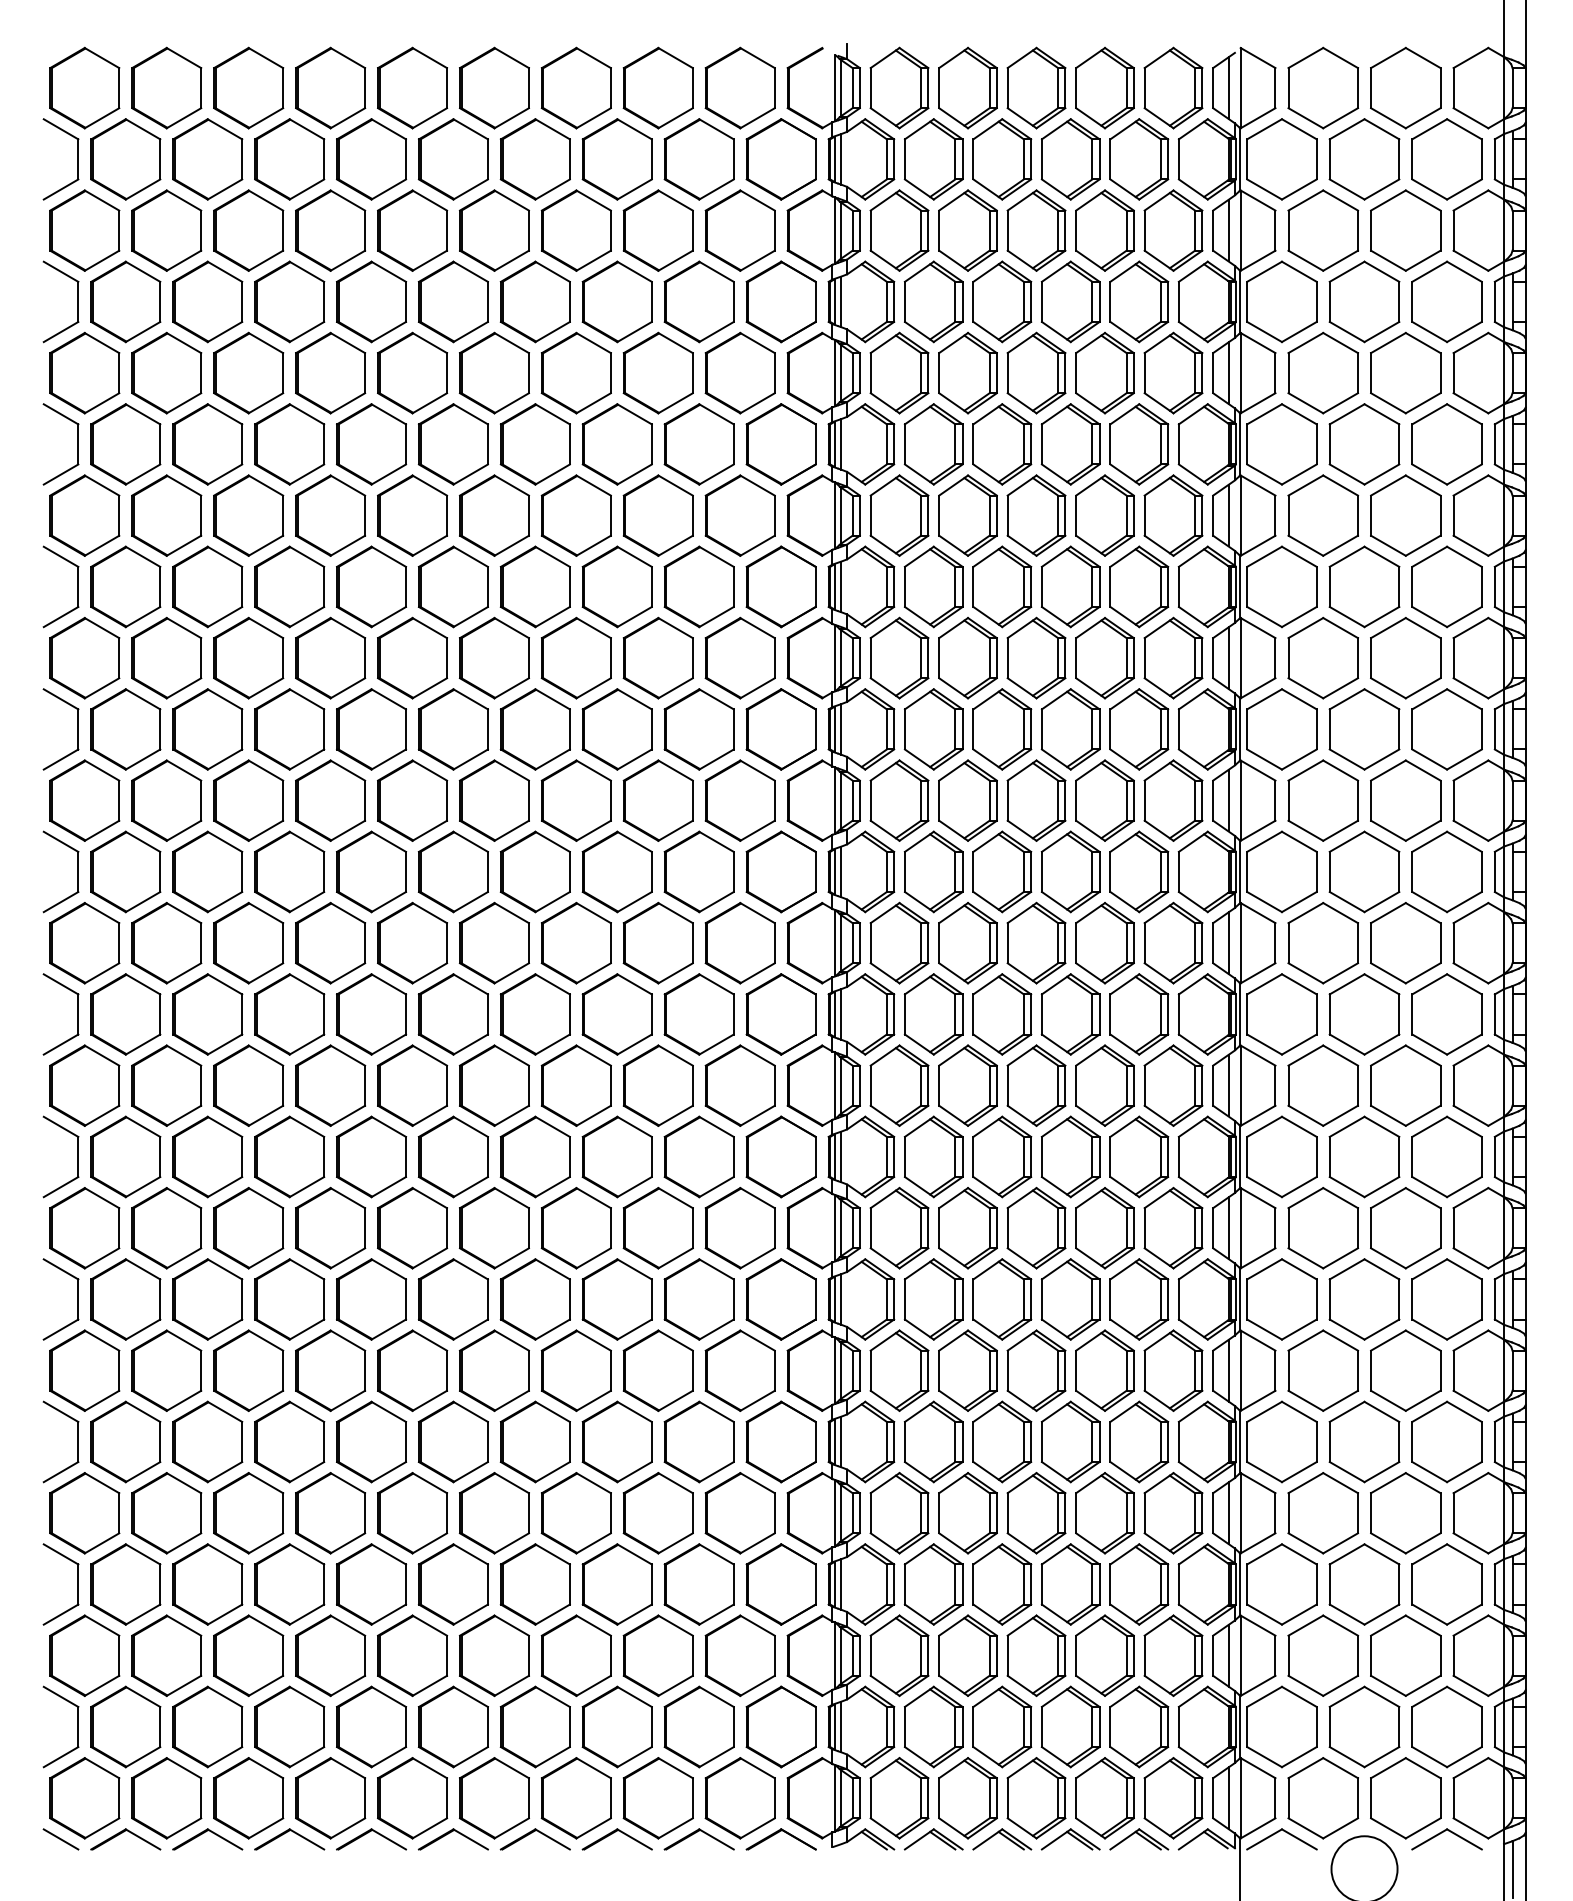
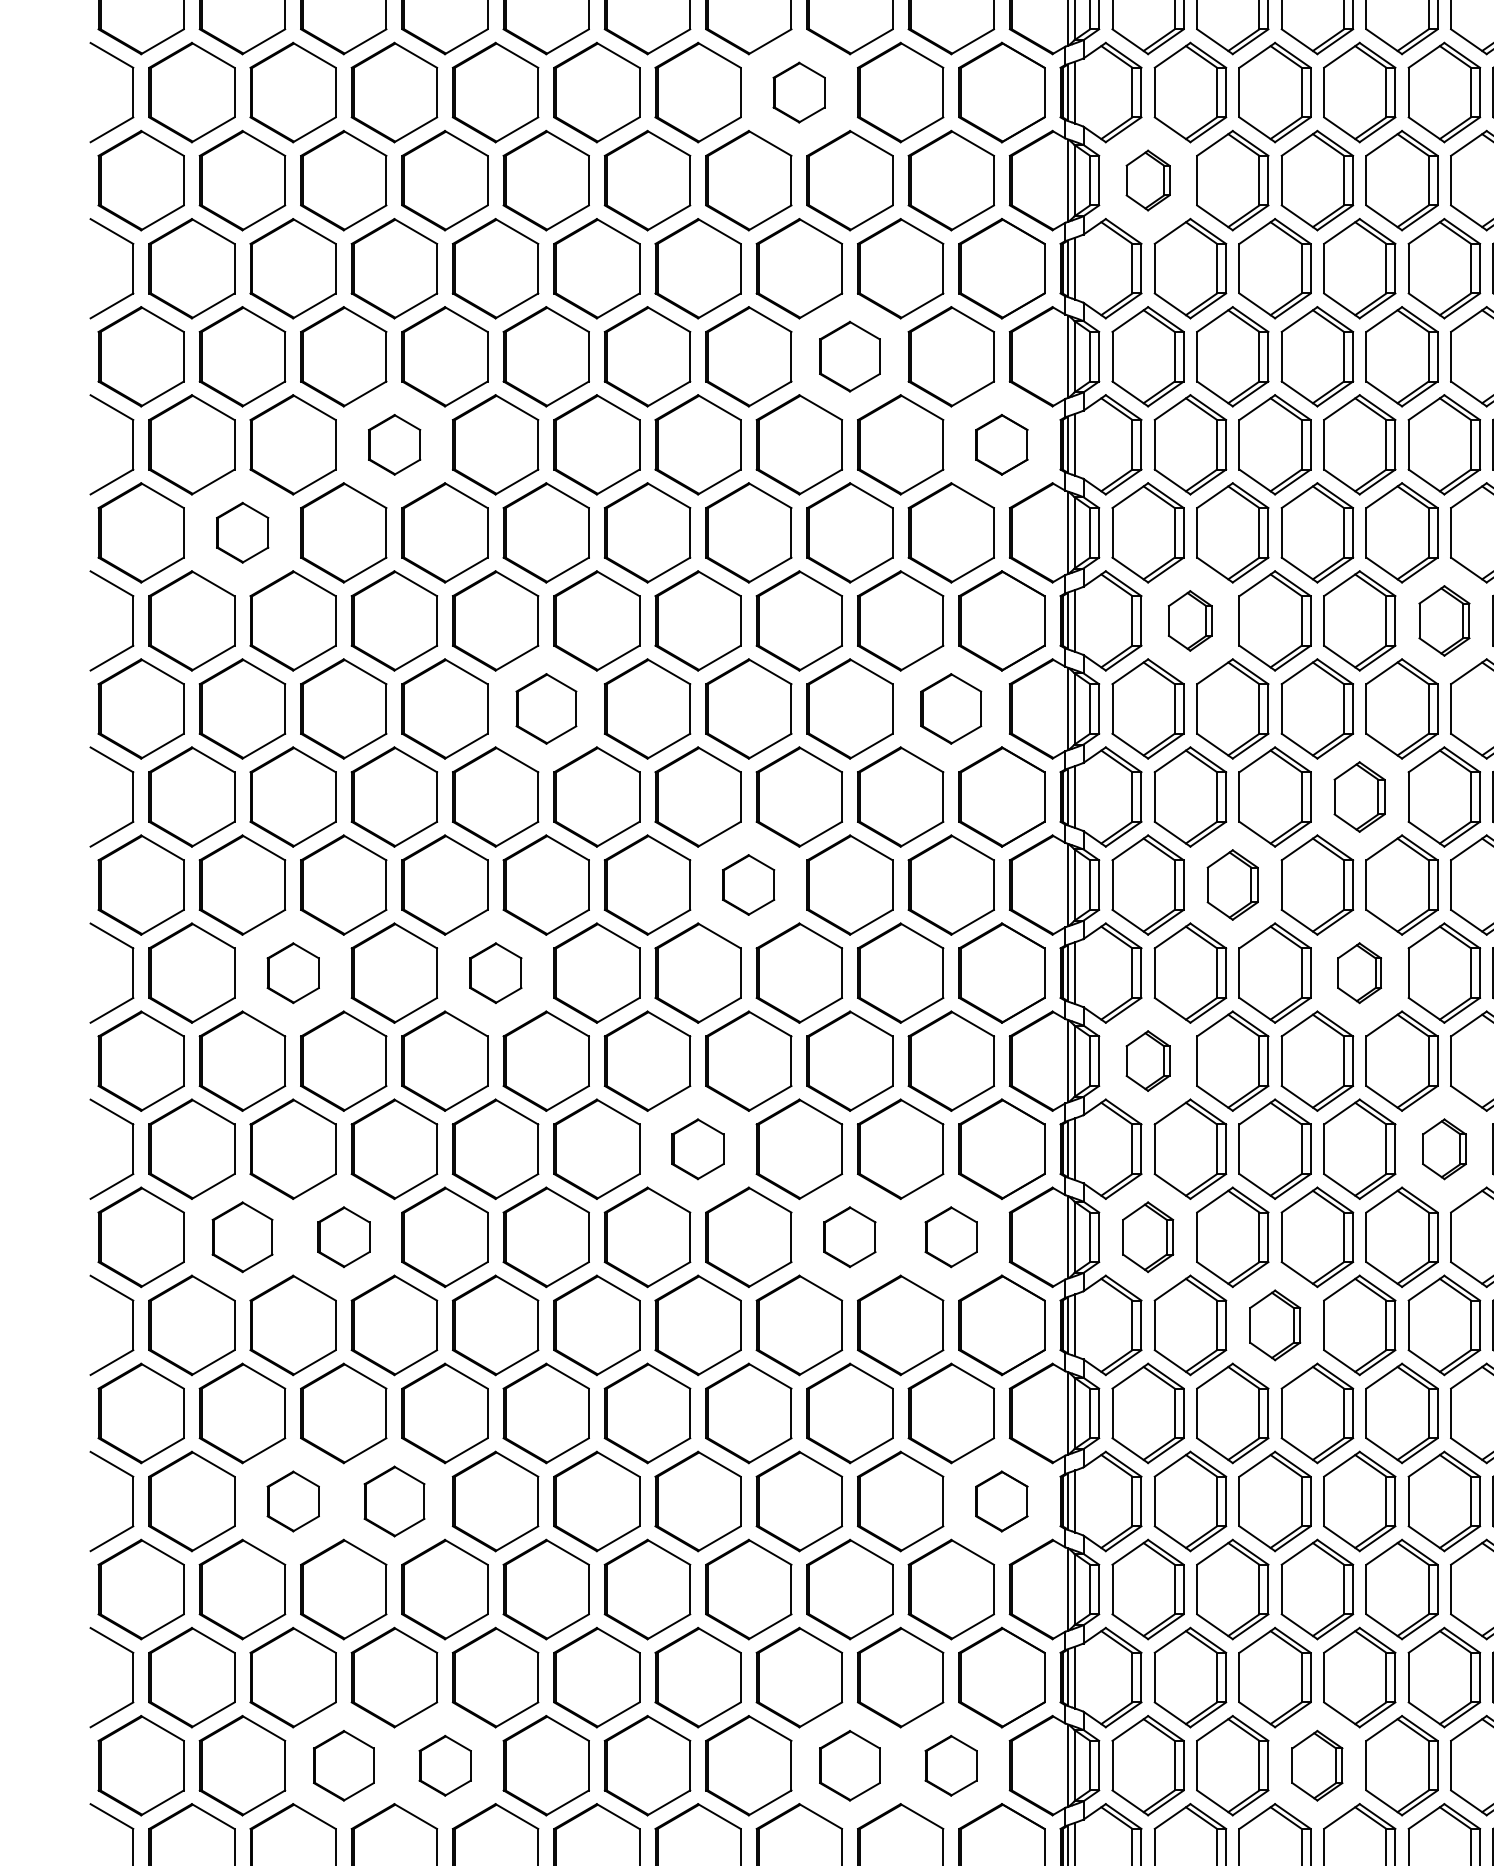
part: (616, 159) -> (798, 92), size x0.6
part: (899, 230) -> (1148, 180), size x0.6
part: (657, 372) -> (849, 355), size x0.7
part: (289, 444) -> (394, 444), size x0.6
part: (780, 444) -> (1001, 444), size x0.6
part: (166, 515) -> (242, 532), size x0.6
part: (933, 586) -> (1190, 620), size x0.6
part: (1139, 586) -> (1444, 620), size x0.7
part: (412, 657) -> (546, 708), size x0.7
part: (739, 657) -> (950, 708), size x0.7
part: (1070, 729) -> (1359, 797), size x0.7
part: (575, 800) -> (747, 884), size x0.6
part: (967, 800) -> (1232, 884), size x0.7
part: (207, 871) -> (292, 972), size x0.6
part: (371, 871) -> (495, 972), size x0.6
part: (1070, 871) -> (1359, 972), size x0.6
part: (899, 942) -> (1148, 1060), size x0.6
part: (534, 1014) -> (697, 1149), size x0.6
part: (1139, 1014) -> (1444, 1149), size x0.6
part: (166, 1085) -> (242, 1237), size x0.7
part: (248, 1085) -> (343, 1237), size x0.6
part: (657, 1085) -> (849, 1237), size x0.6
part: (739, 1085) -> (950, 1237), size x0.6
part: (899, 1085) -> (1148, 1237), size x0.7
part: (1002, 1156) -> (1275, 1324), size x0.7
part: (207, 1299) -> (292, 1501), size x0.6
part: (289, 1299) -> (394, 1501), size x0.7
part: (780, 1299) -> (1001, 1501), size x0.6
part: (248, 1513) -> (343, 1765), size x0.7
part: (330, 1513) -> (444, 1765), size x0.6
part: (657, 1513) -> (849, 1765), size x0.7
part: (739, 1513) -> (950, 1765), size x0.6
part: (1036, 1513) -> (1317, 1765), size x0.7

